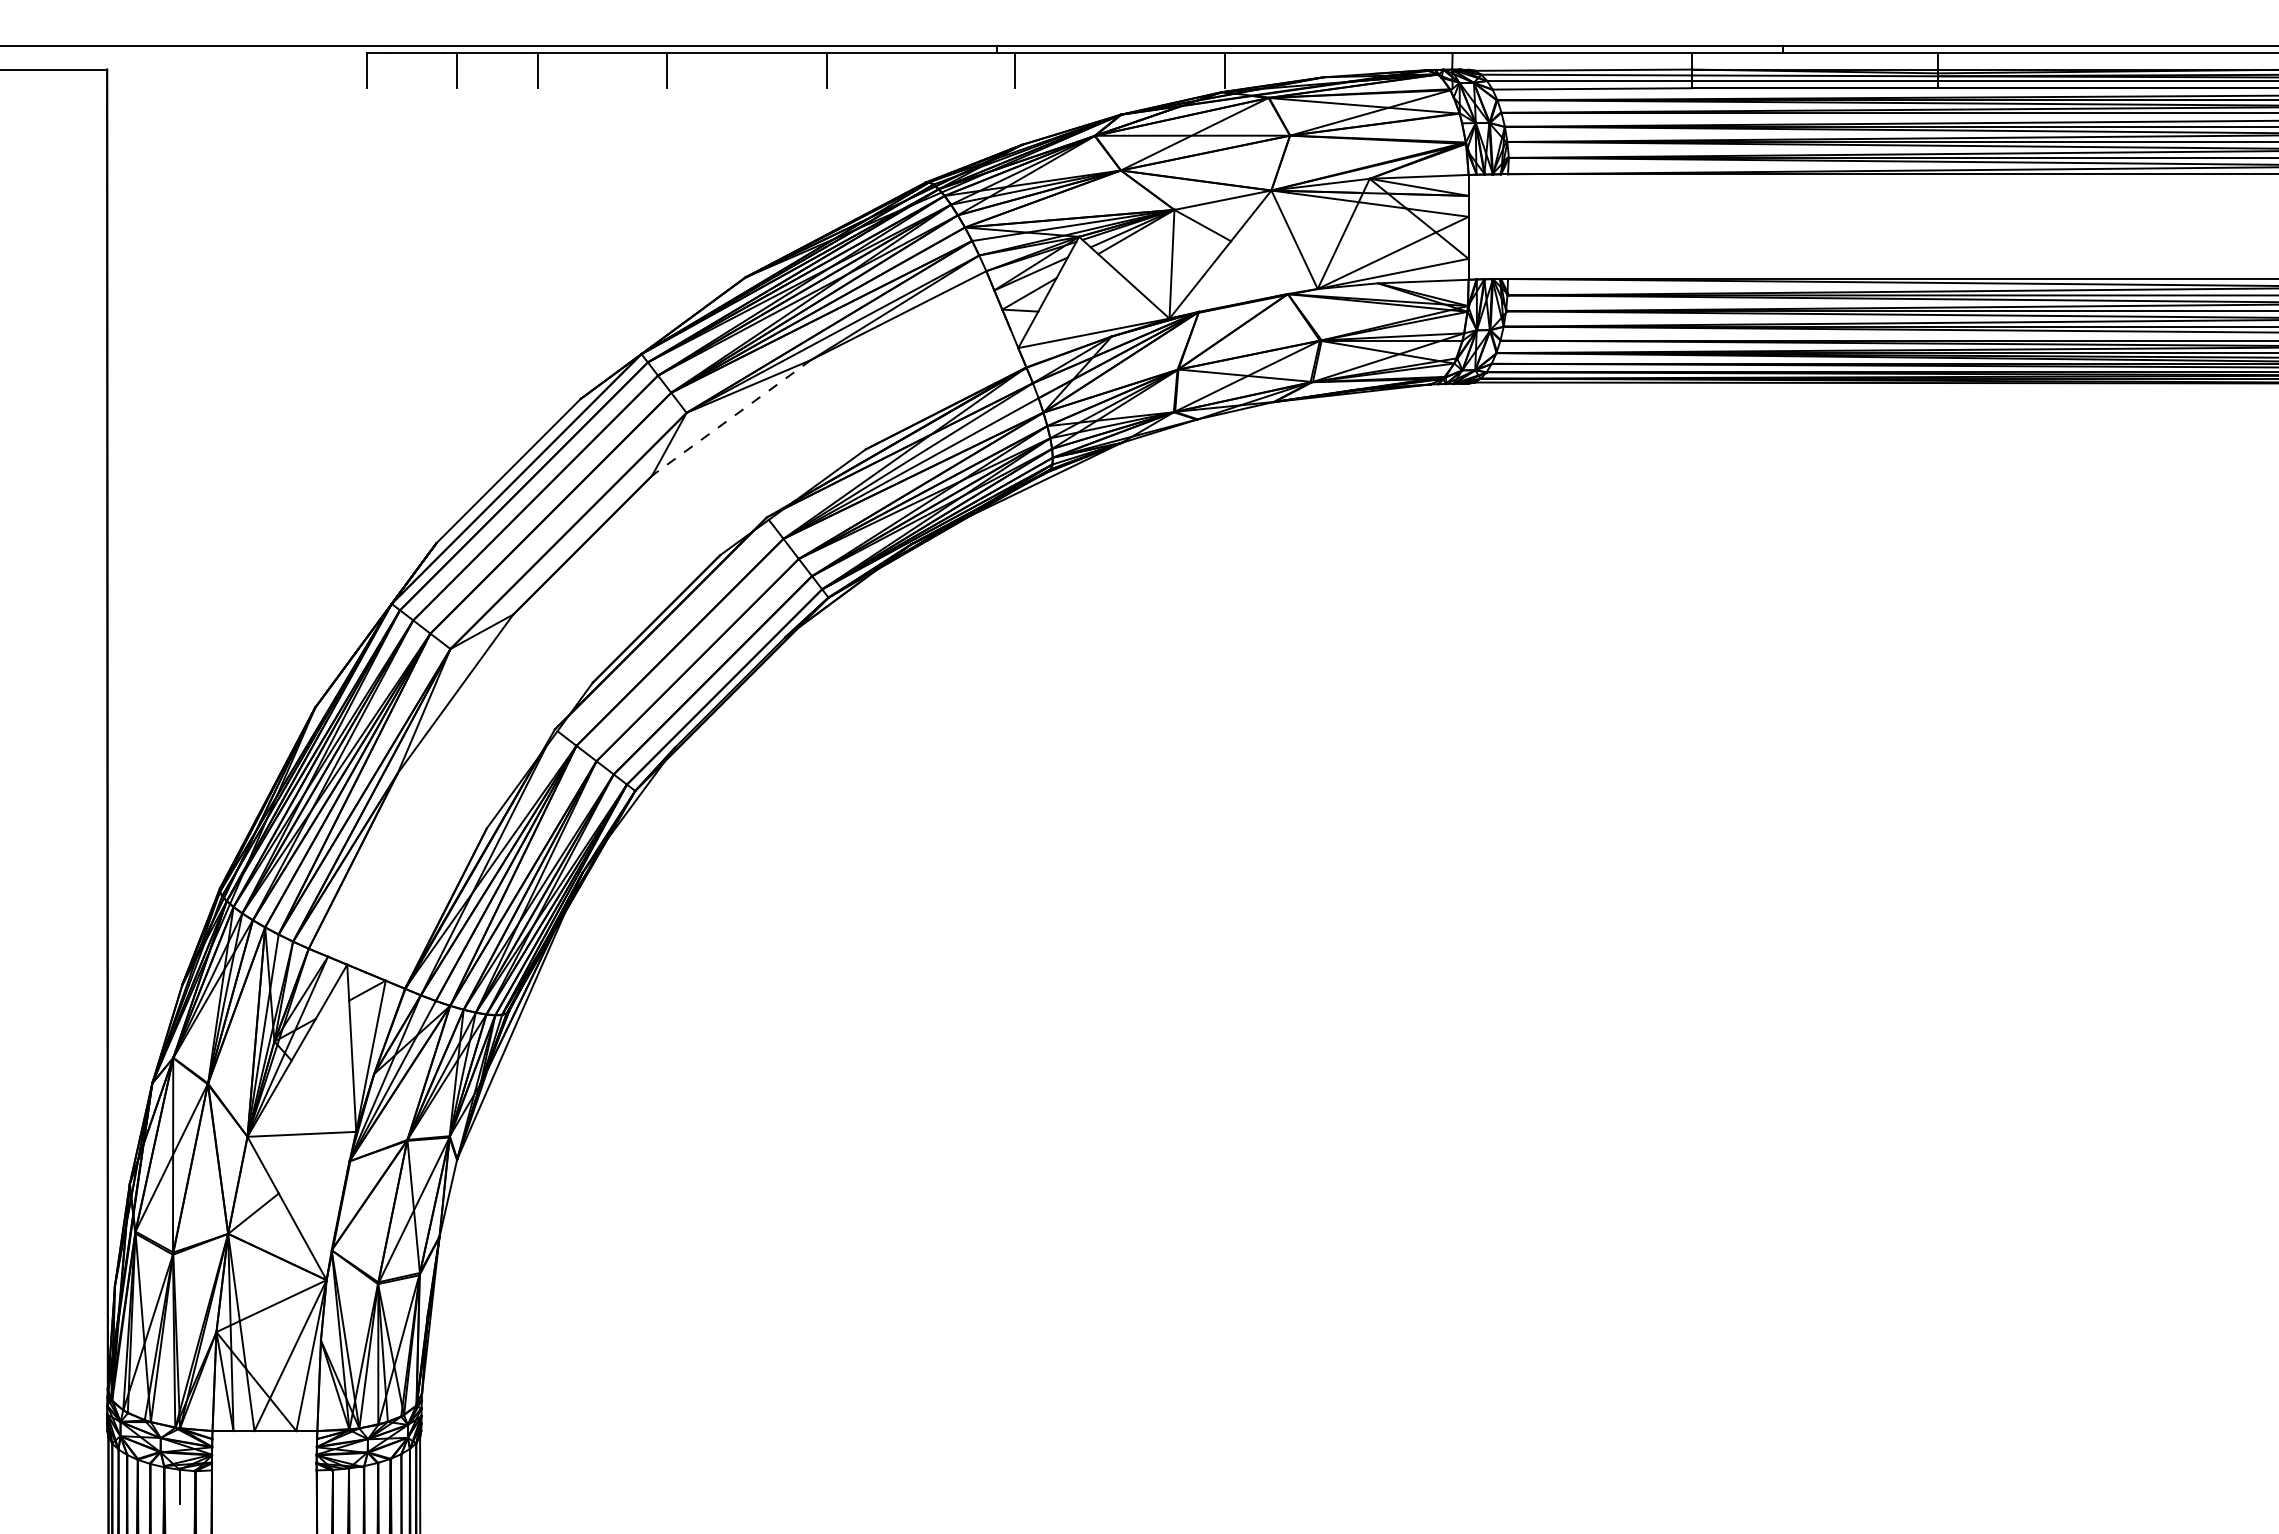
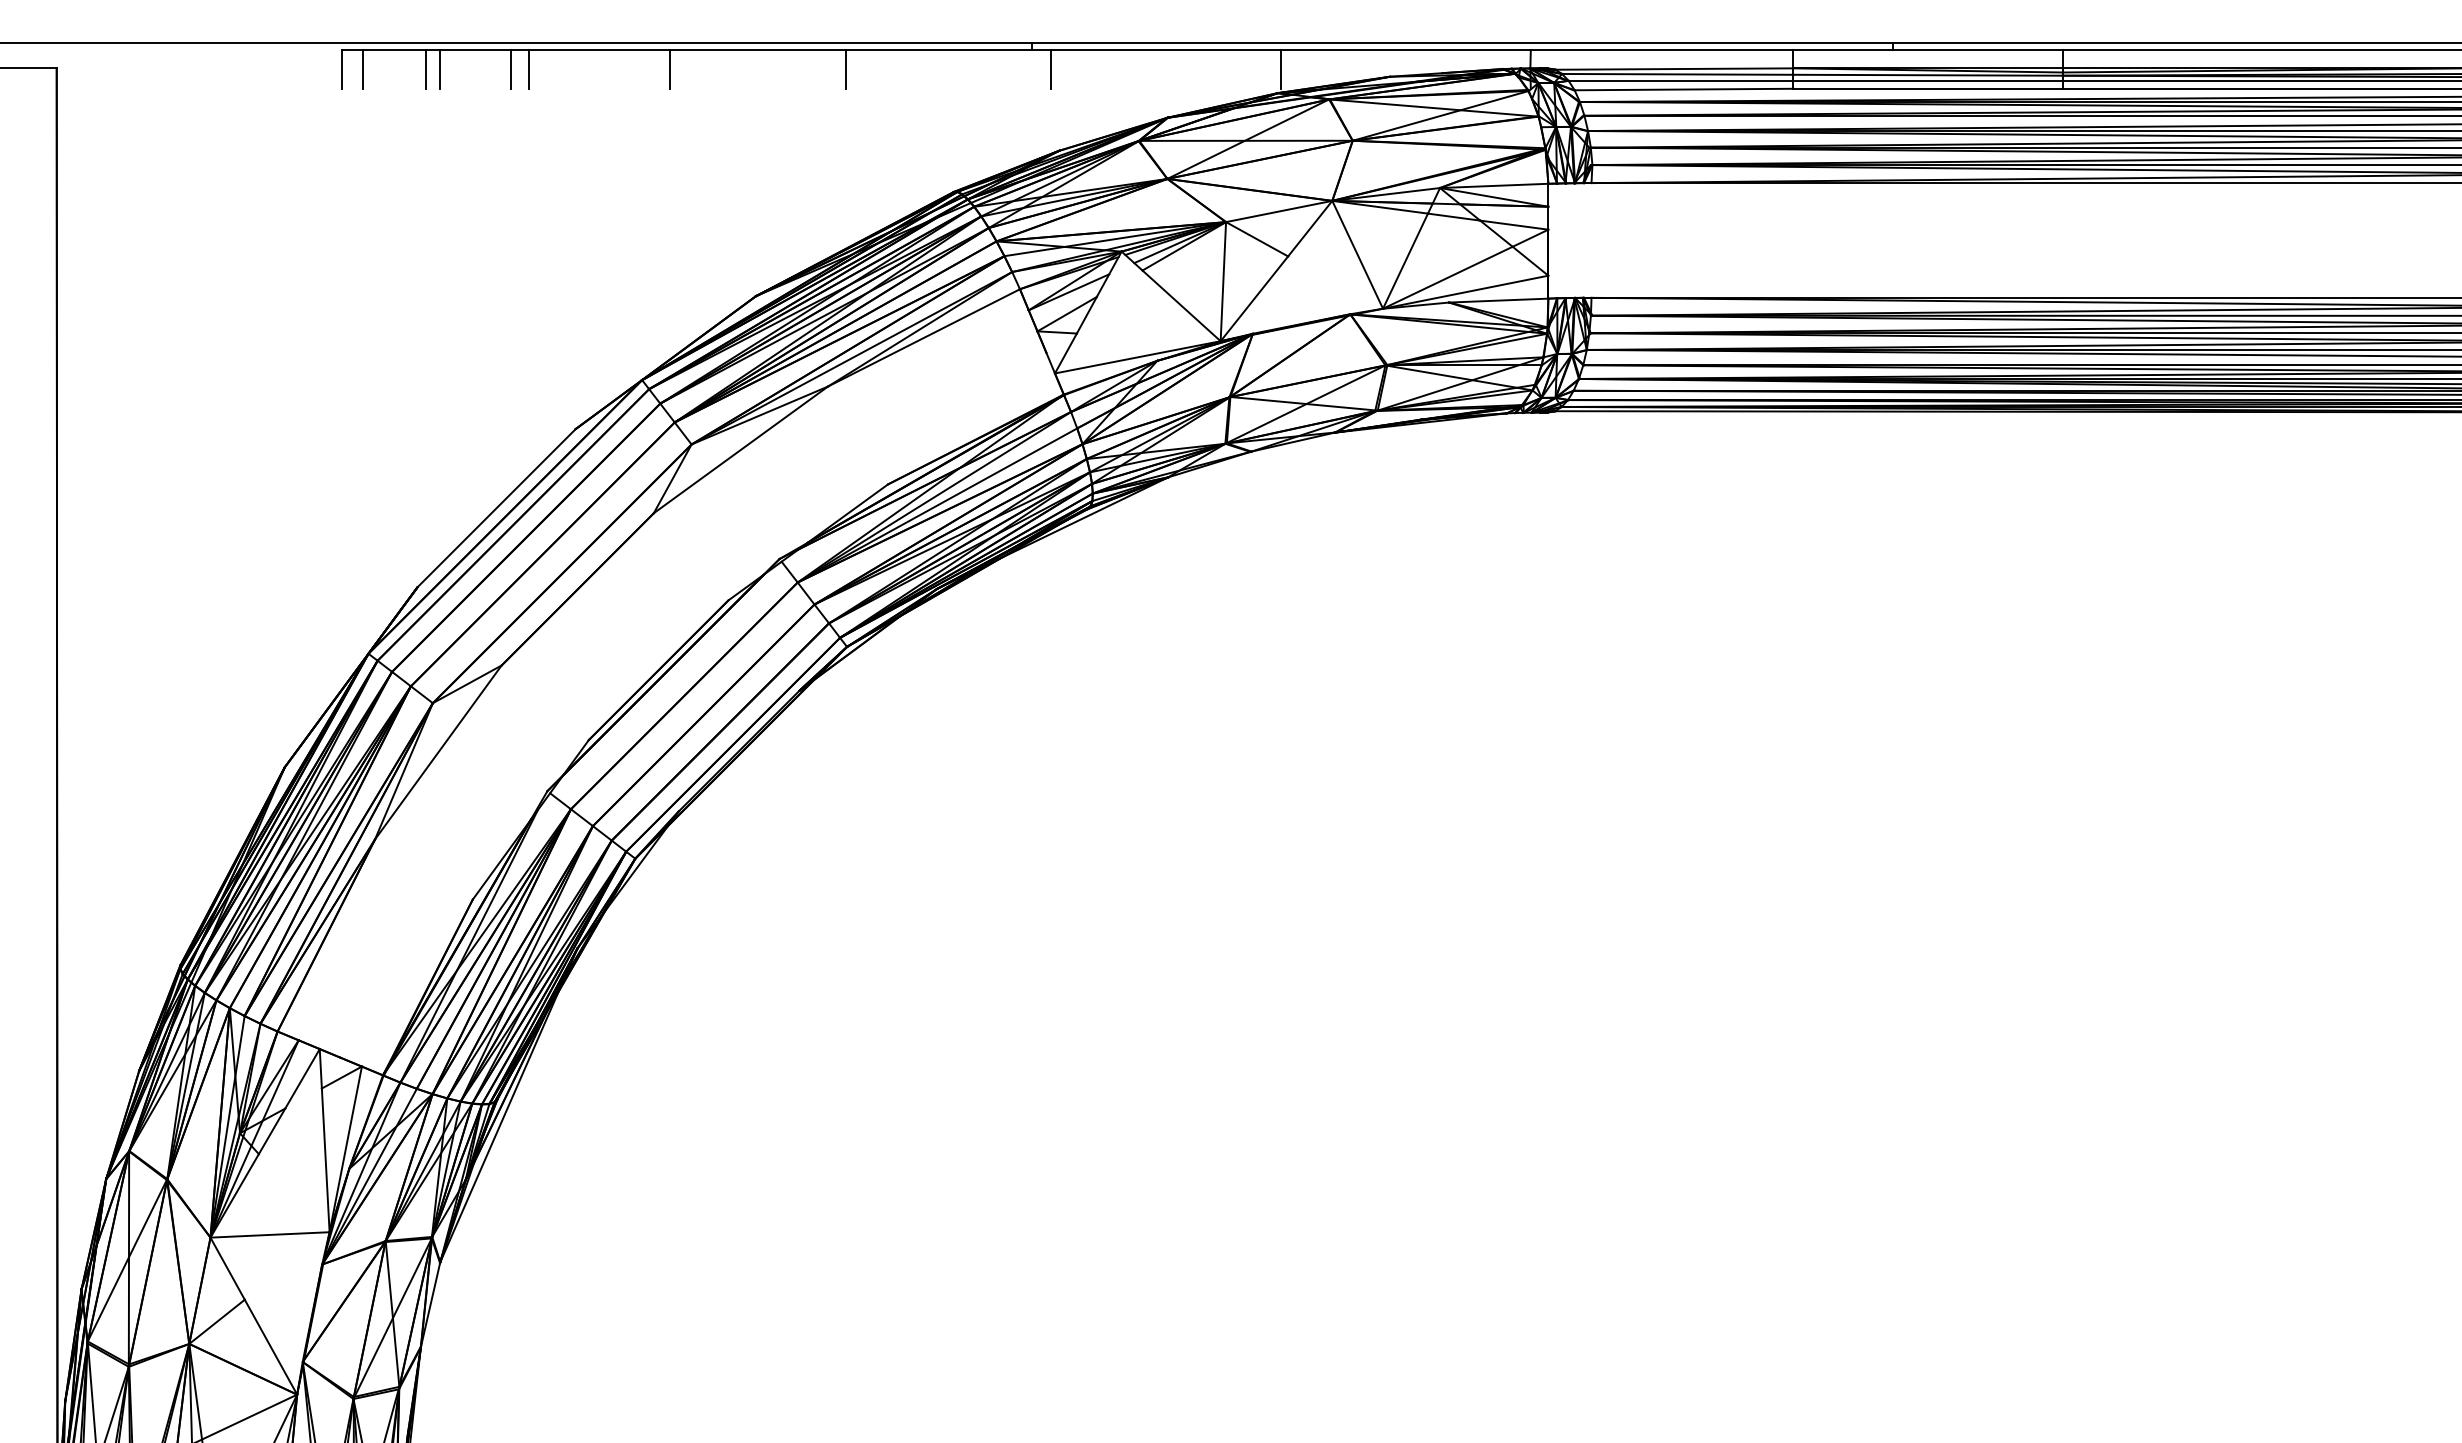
line: (386, 70) -> (362, 69), added
line: (444, 70) -> (426, 69), added
line: (521, 70) -> (510, 69), added
line: (731, 418) -> (740, 450), dashed -> solid

